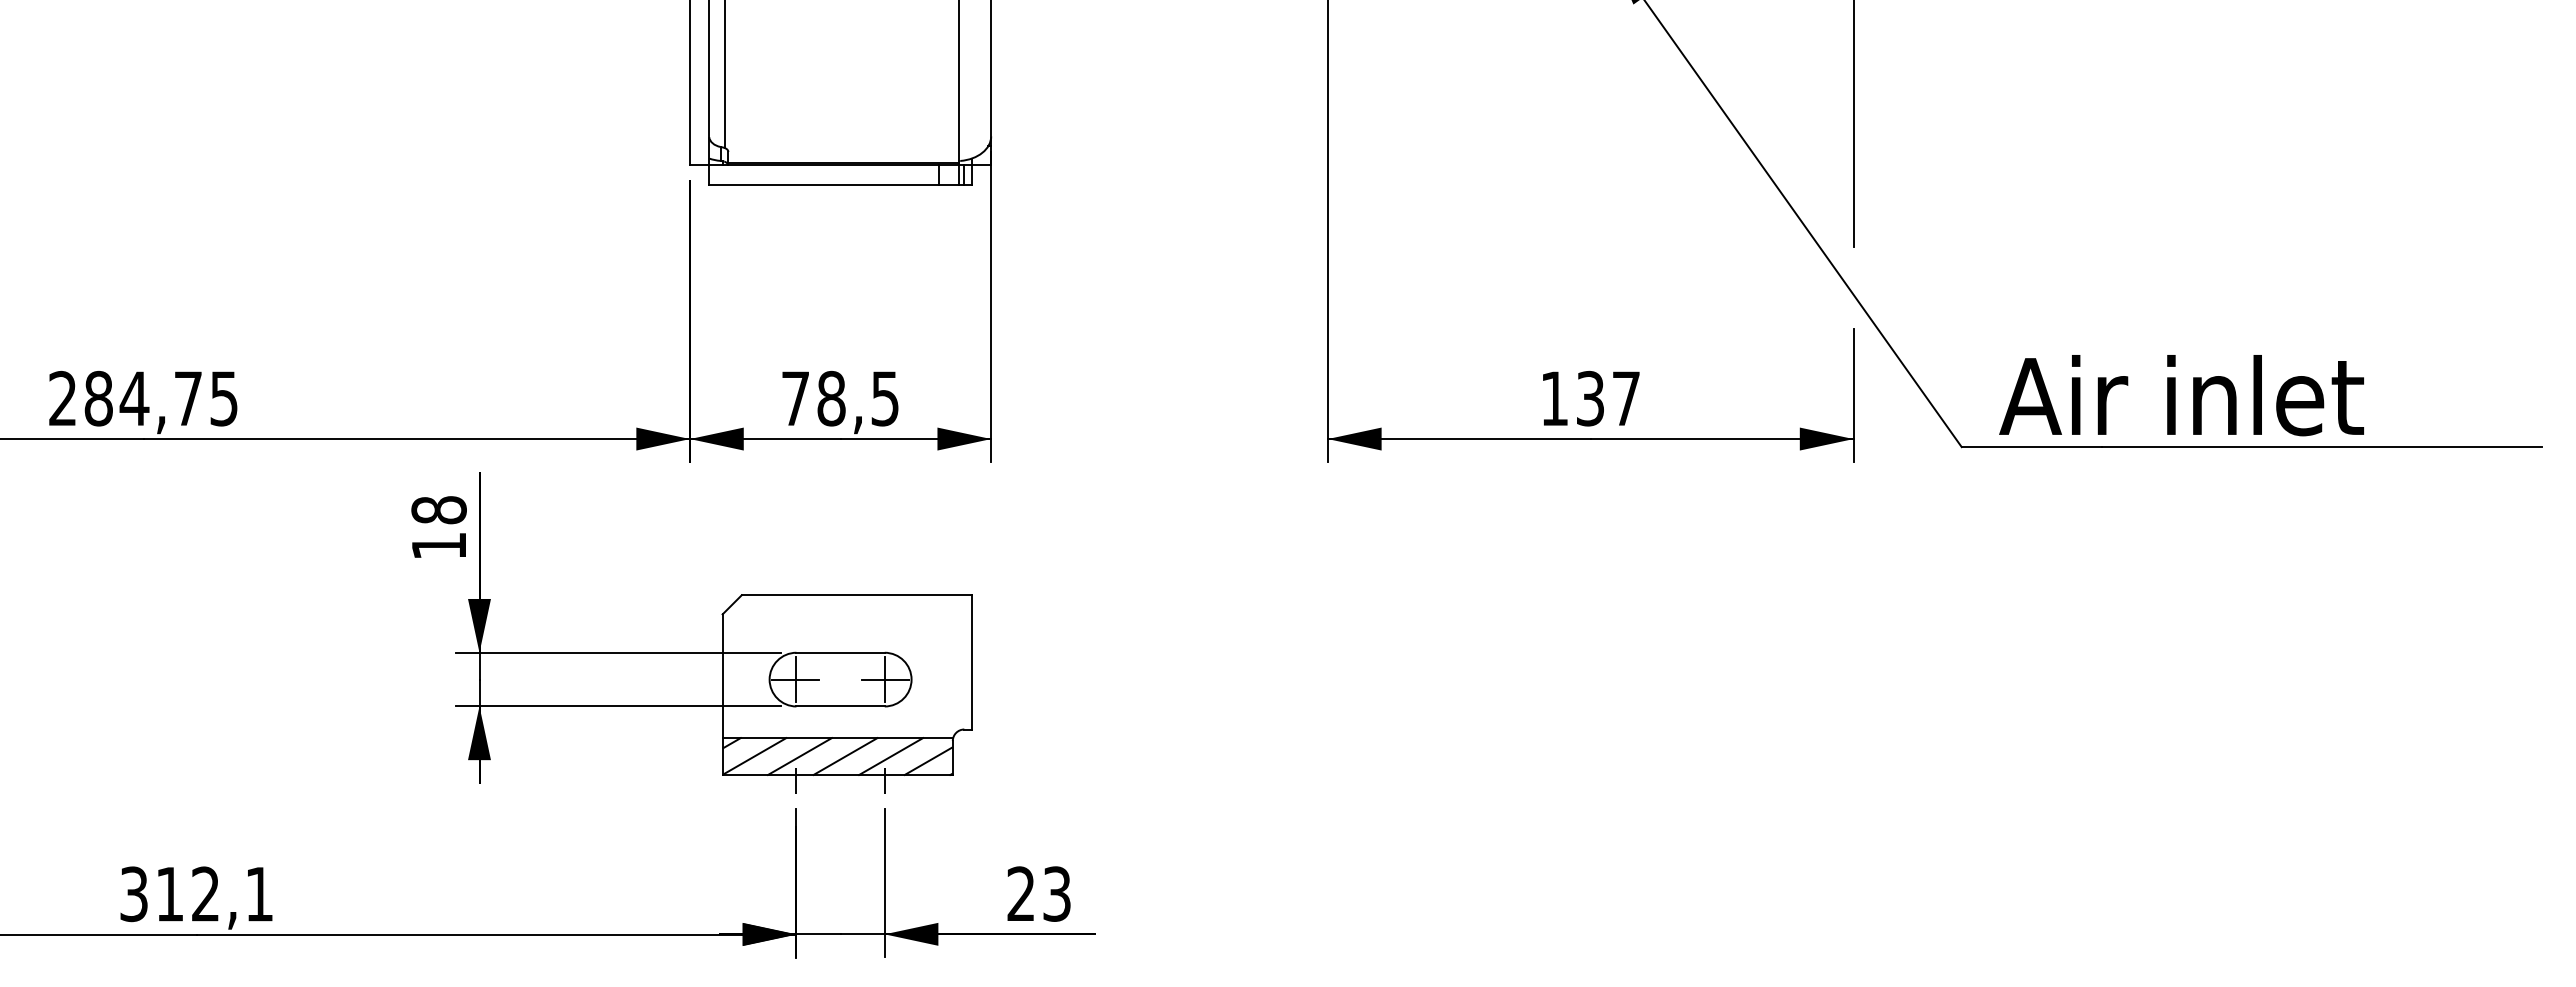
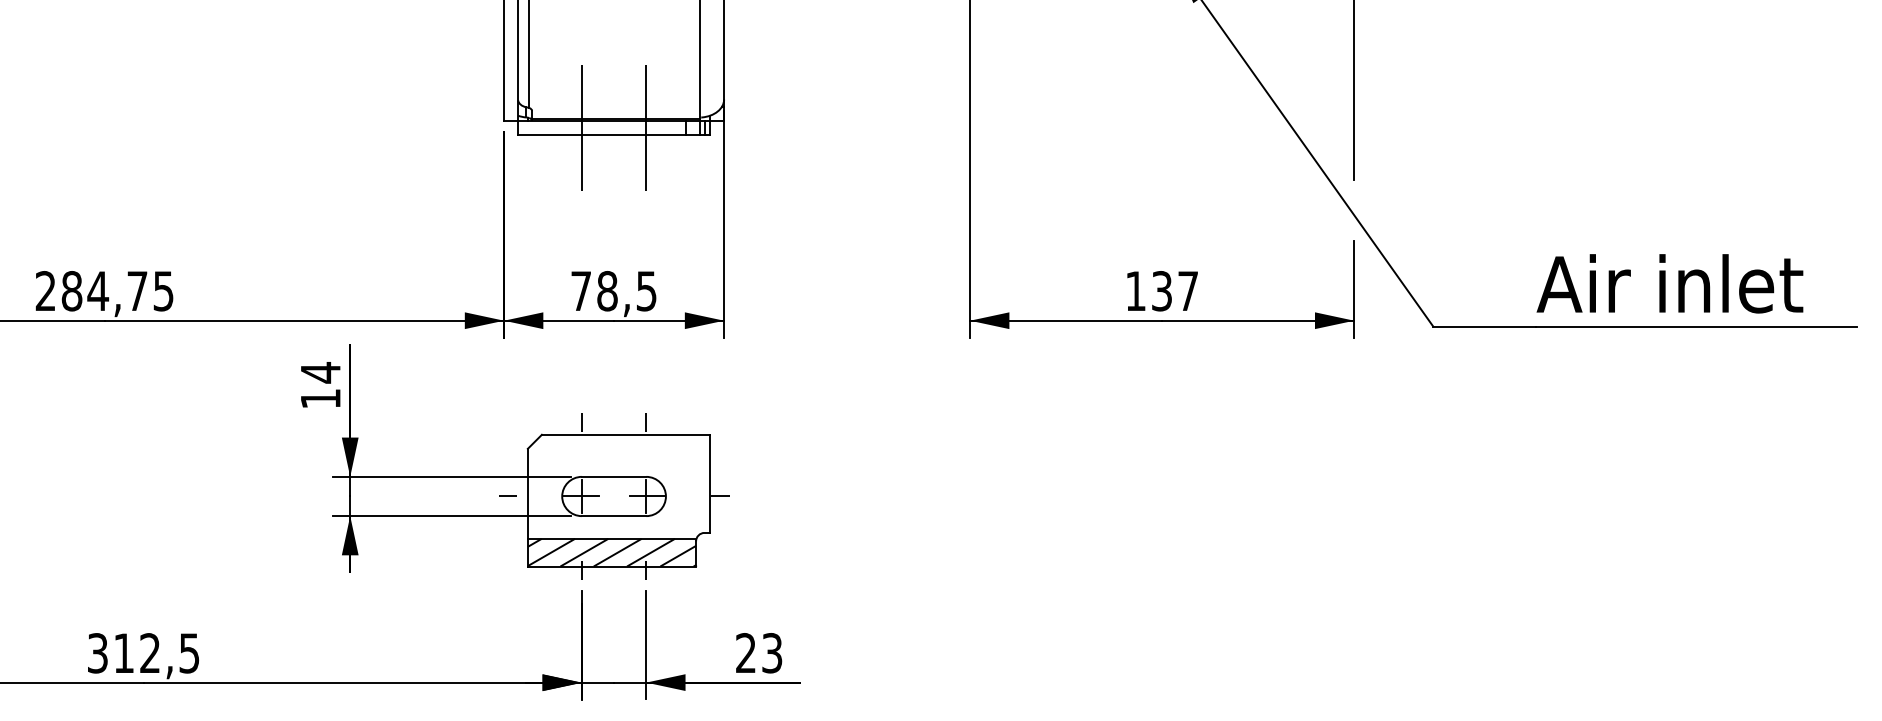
line: (796, 174) -> (581, 127), added
line: (884, 174) -> (646, 127), added
text: (2181, 395) -> (1669, 283), moved
text: (438, 510) -> (320, 372), 18 -> 14
line: (796, 578) -> (581, 422), added
line: (884, 578) -> (646, 422), added
line: (695, 679) -> (508, 496), added
line: (985, 679) -> (719, 496), added
text: (259, 894) -> (189, 653), 312,1 -> 312,5

